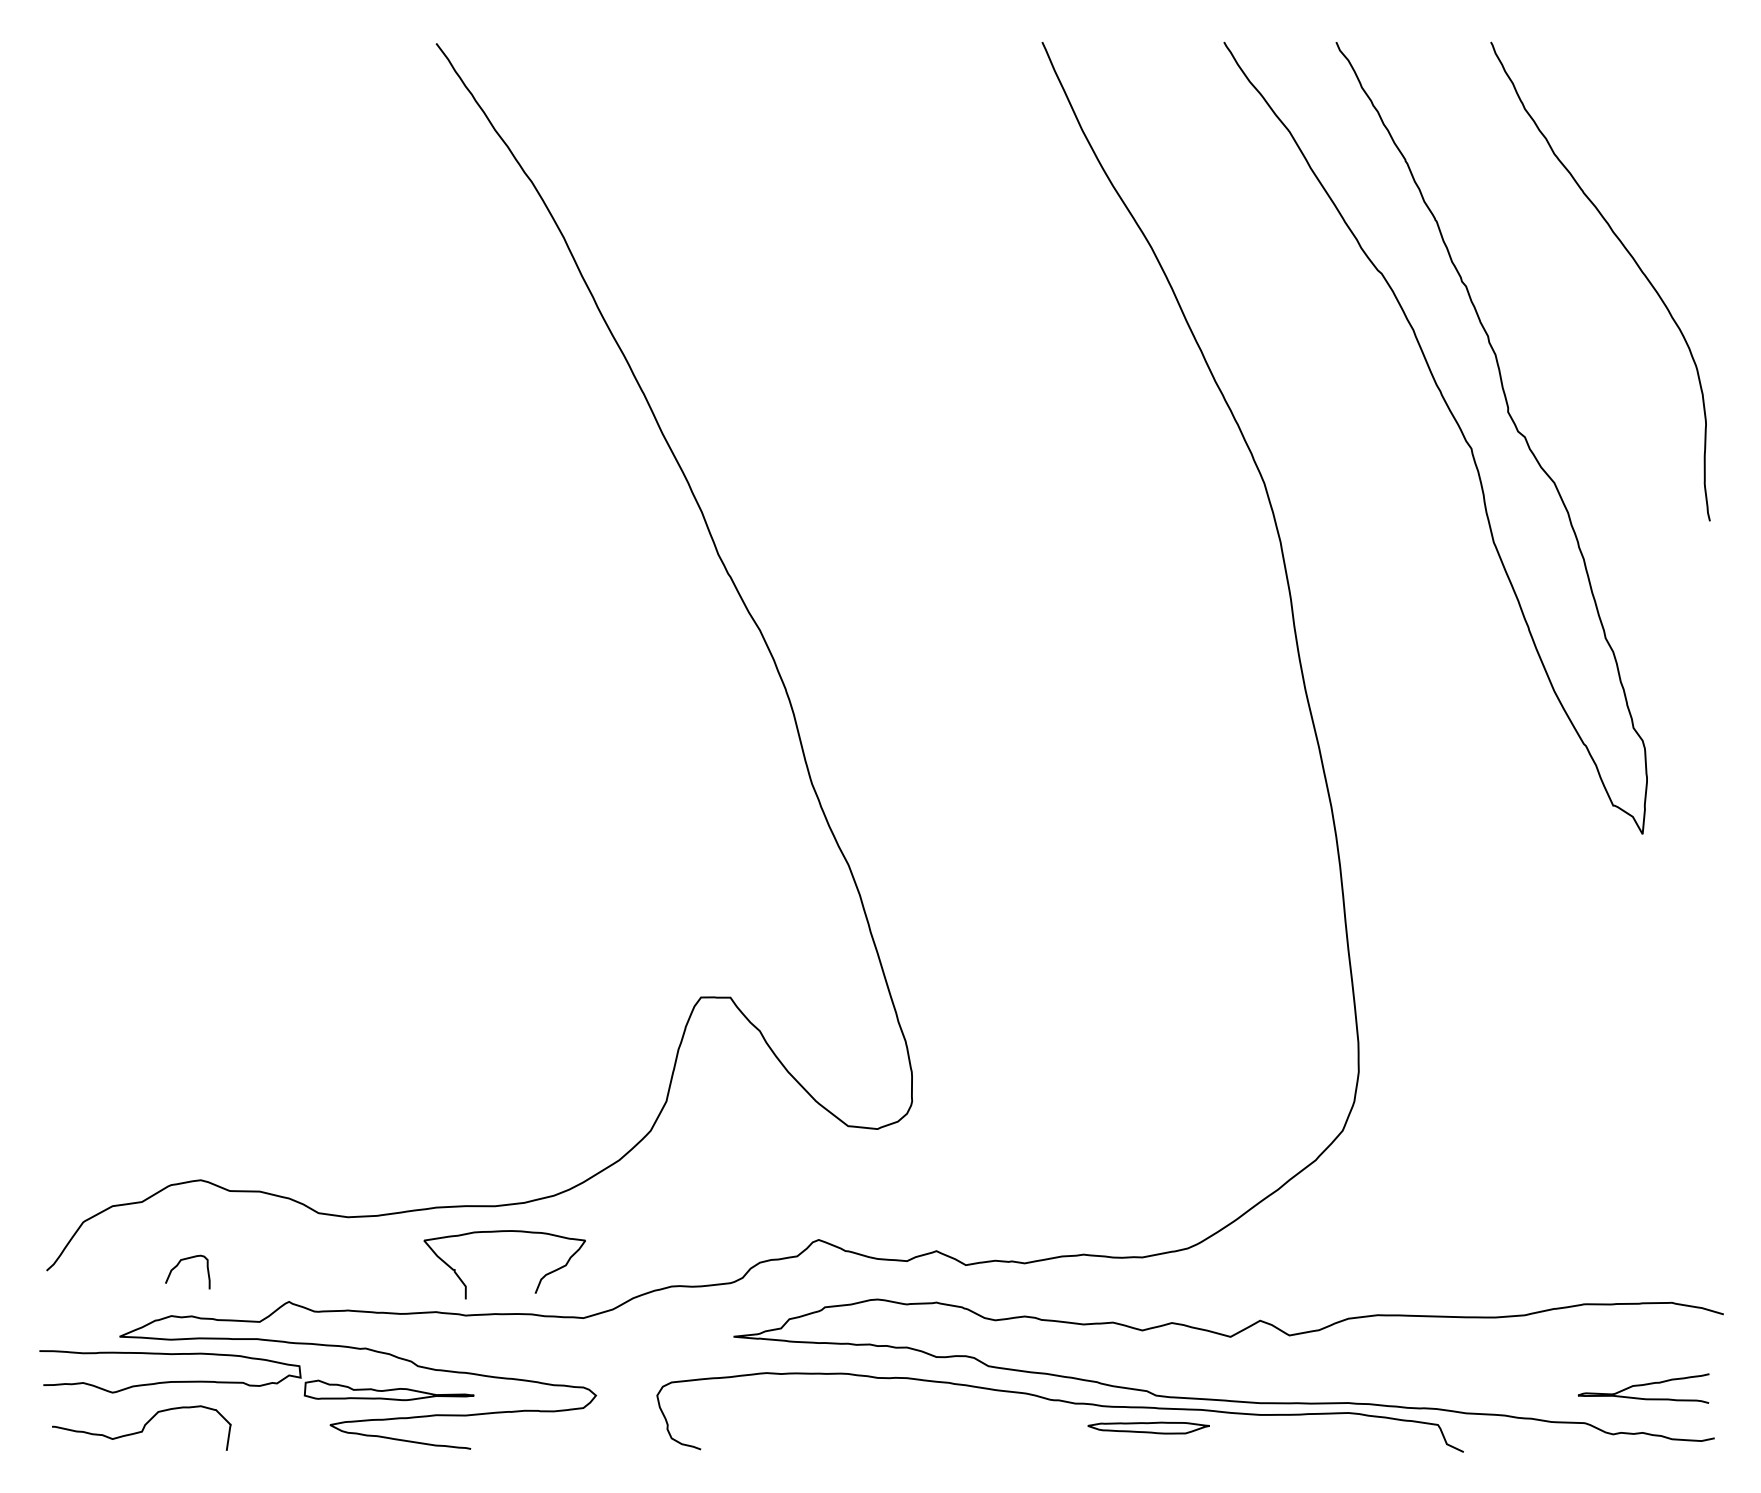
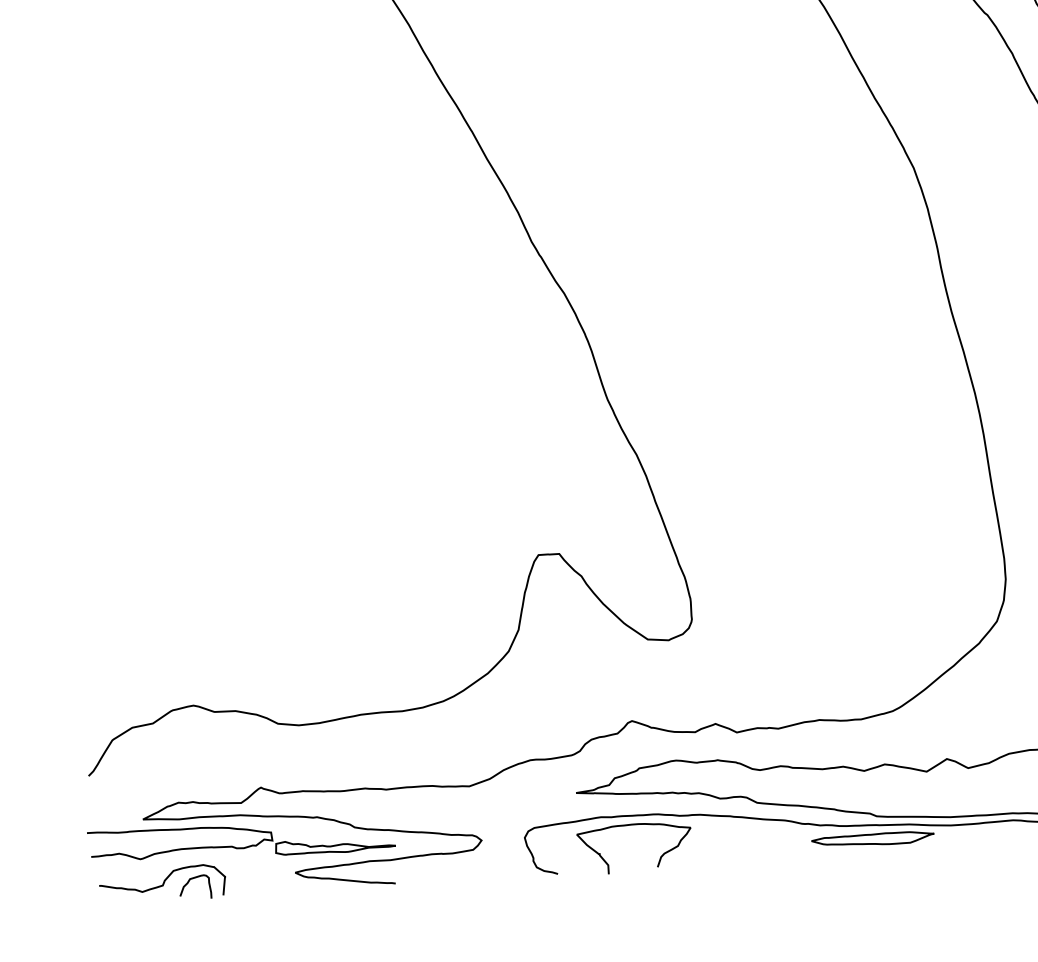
curve: (502, 1232) -> (631, 825), moved
curve: (178, 1265) -> (188, 883), moved
part: (1148, 1427) -> (872, 839), size x1.43

